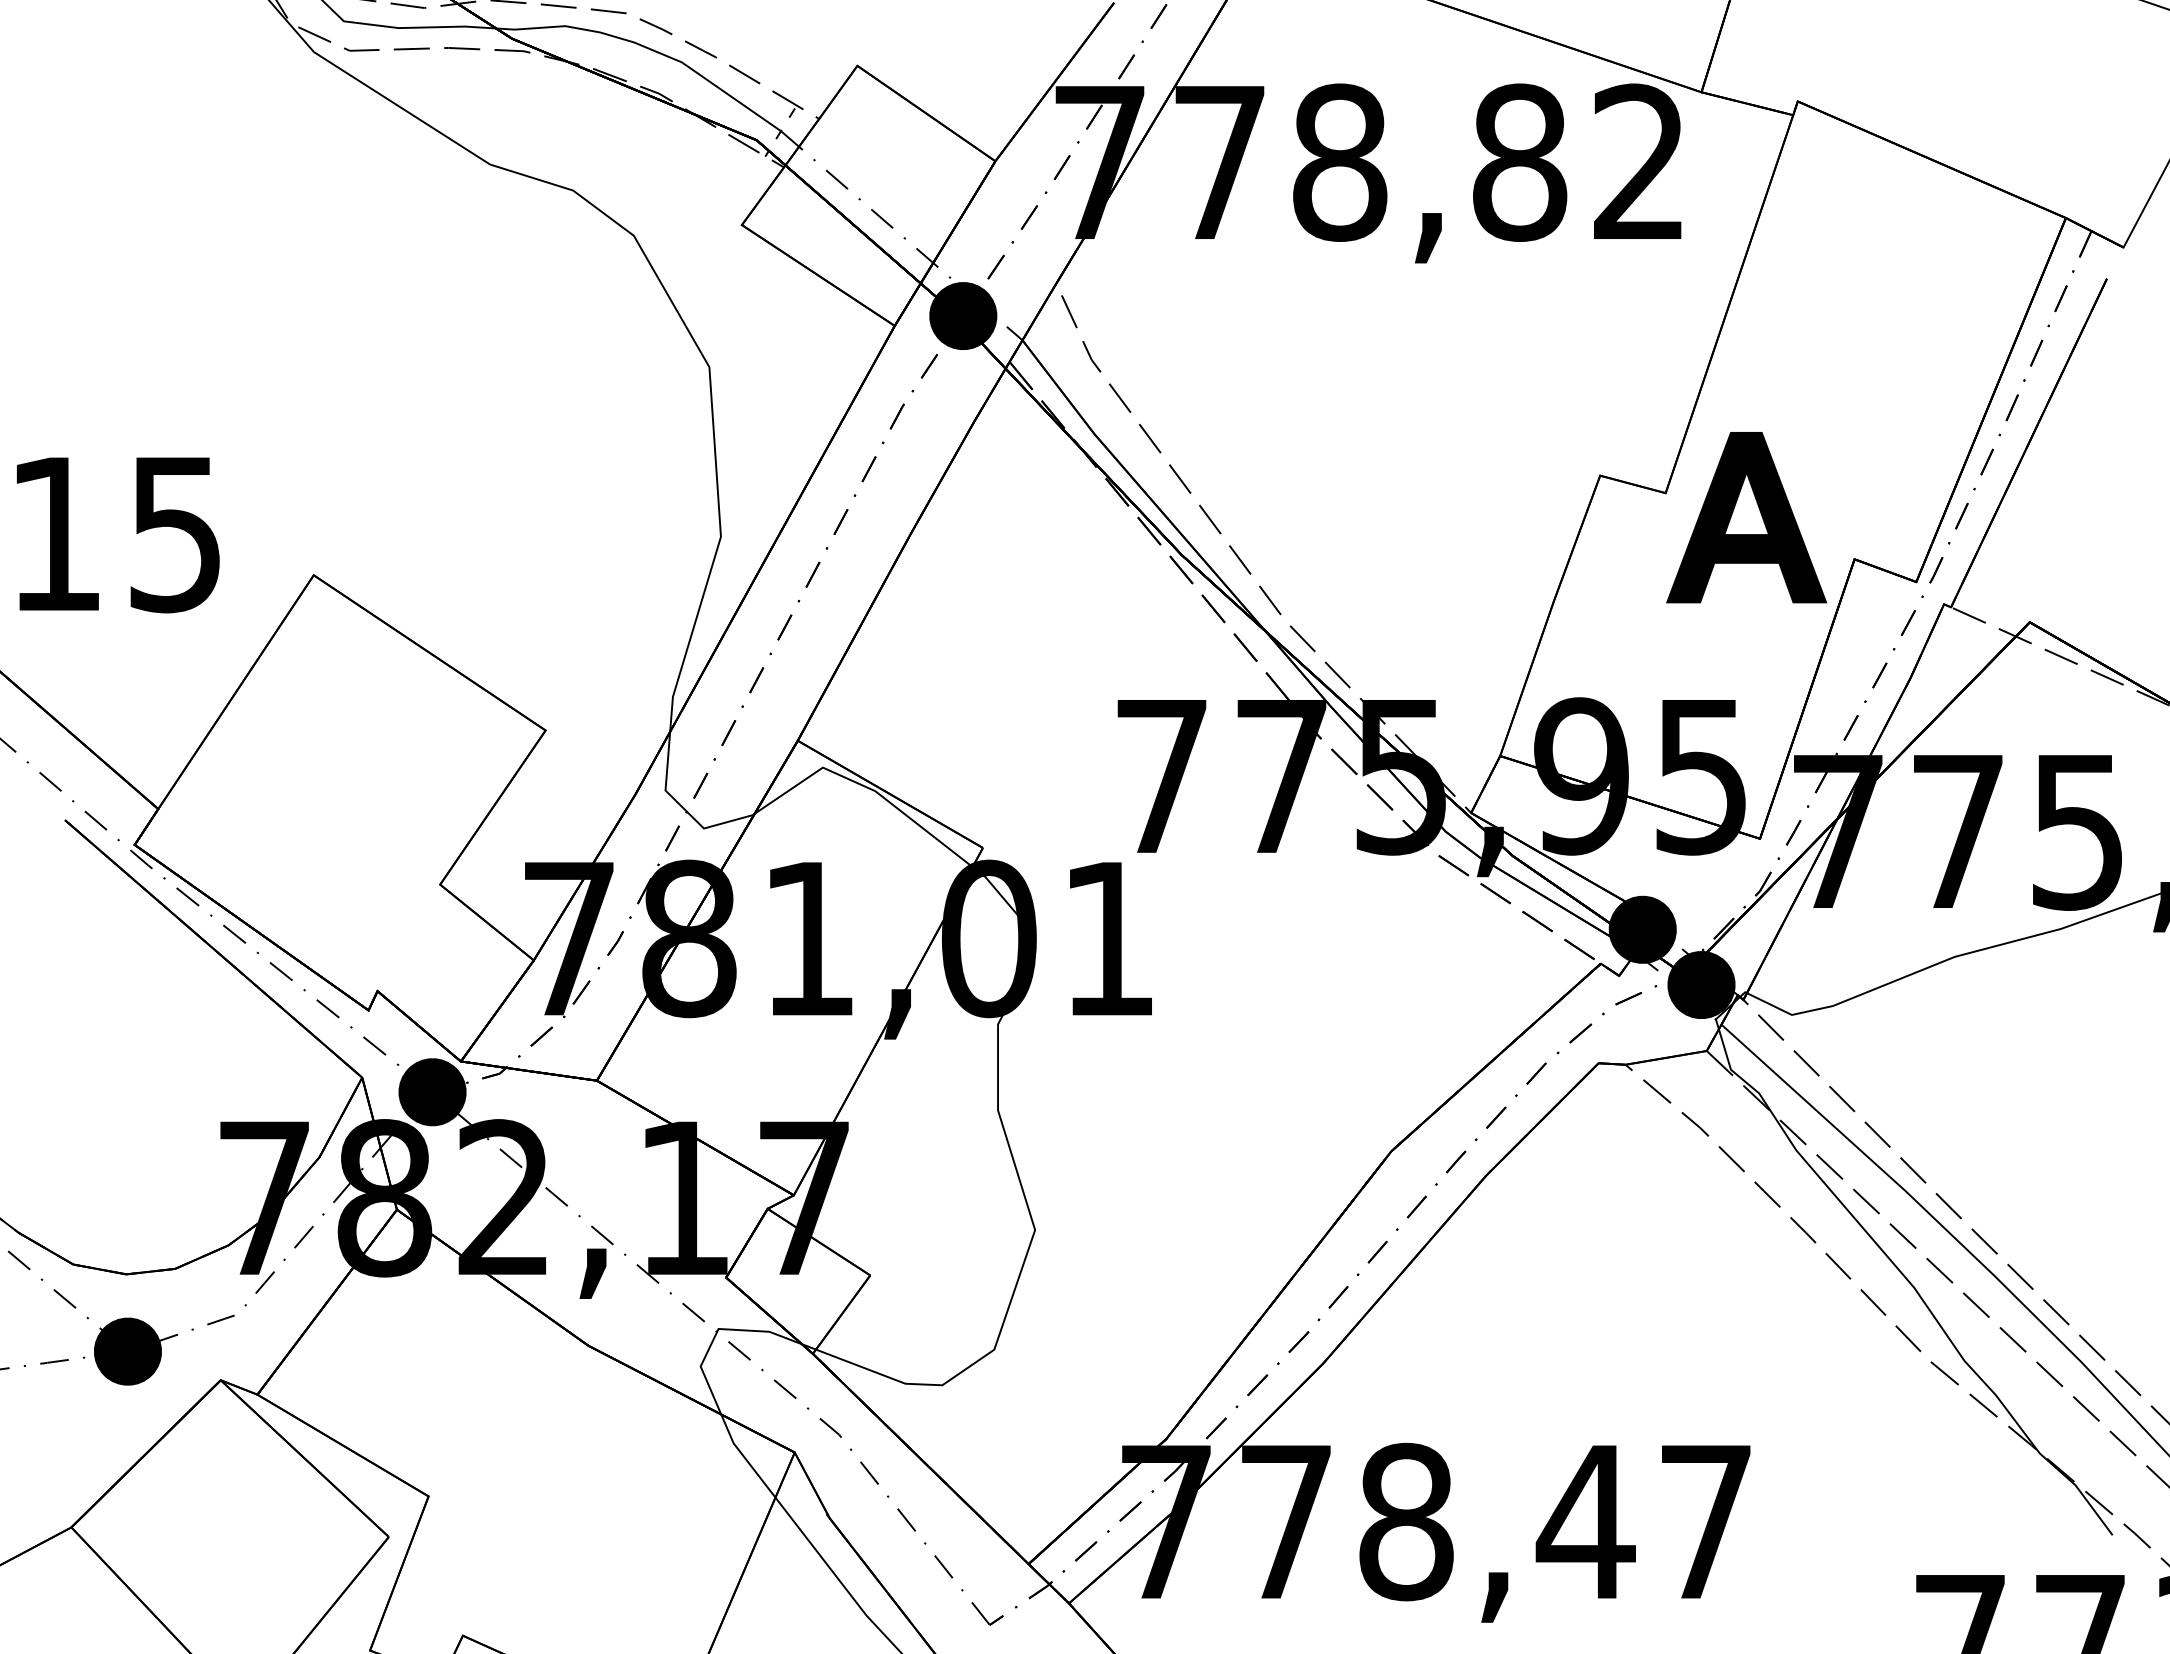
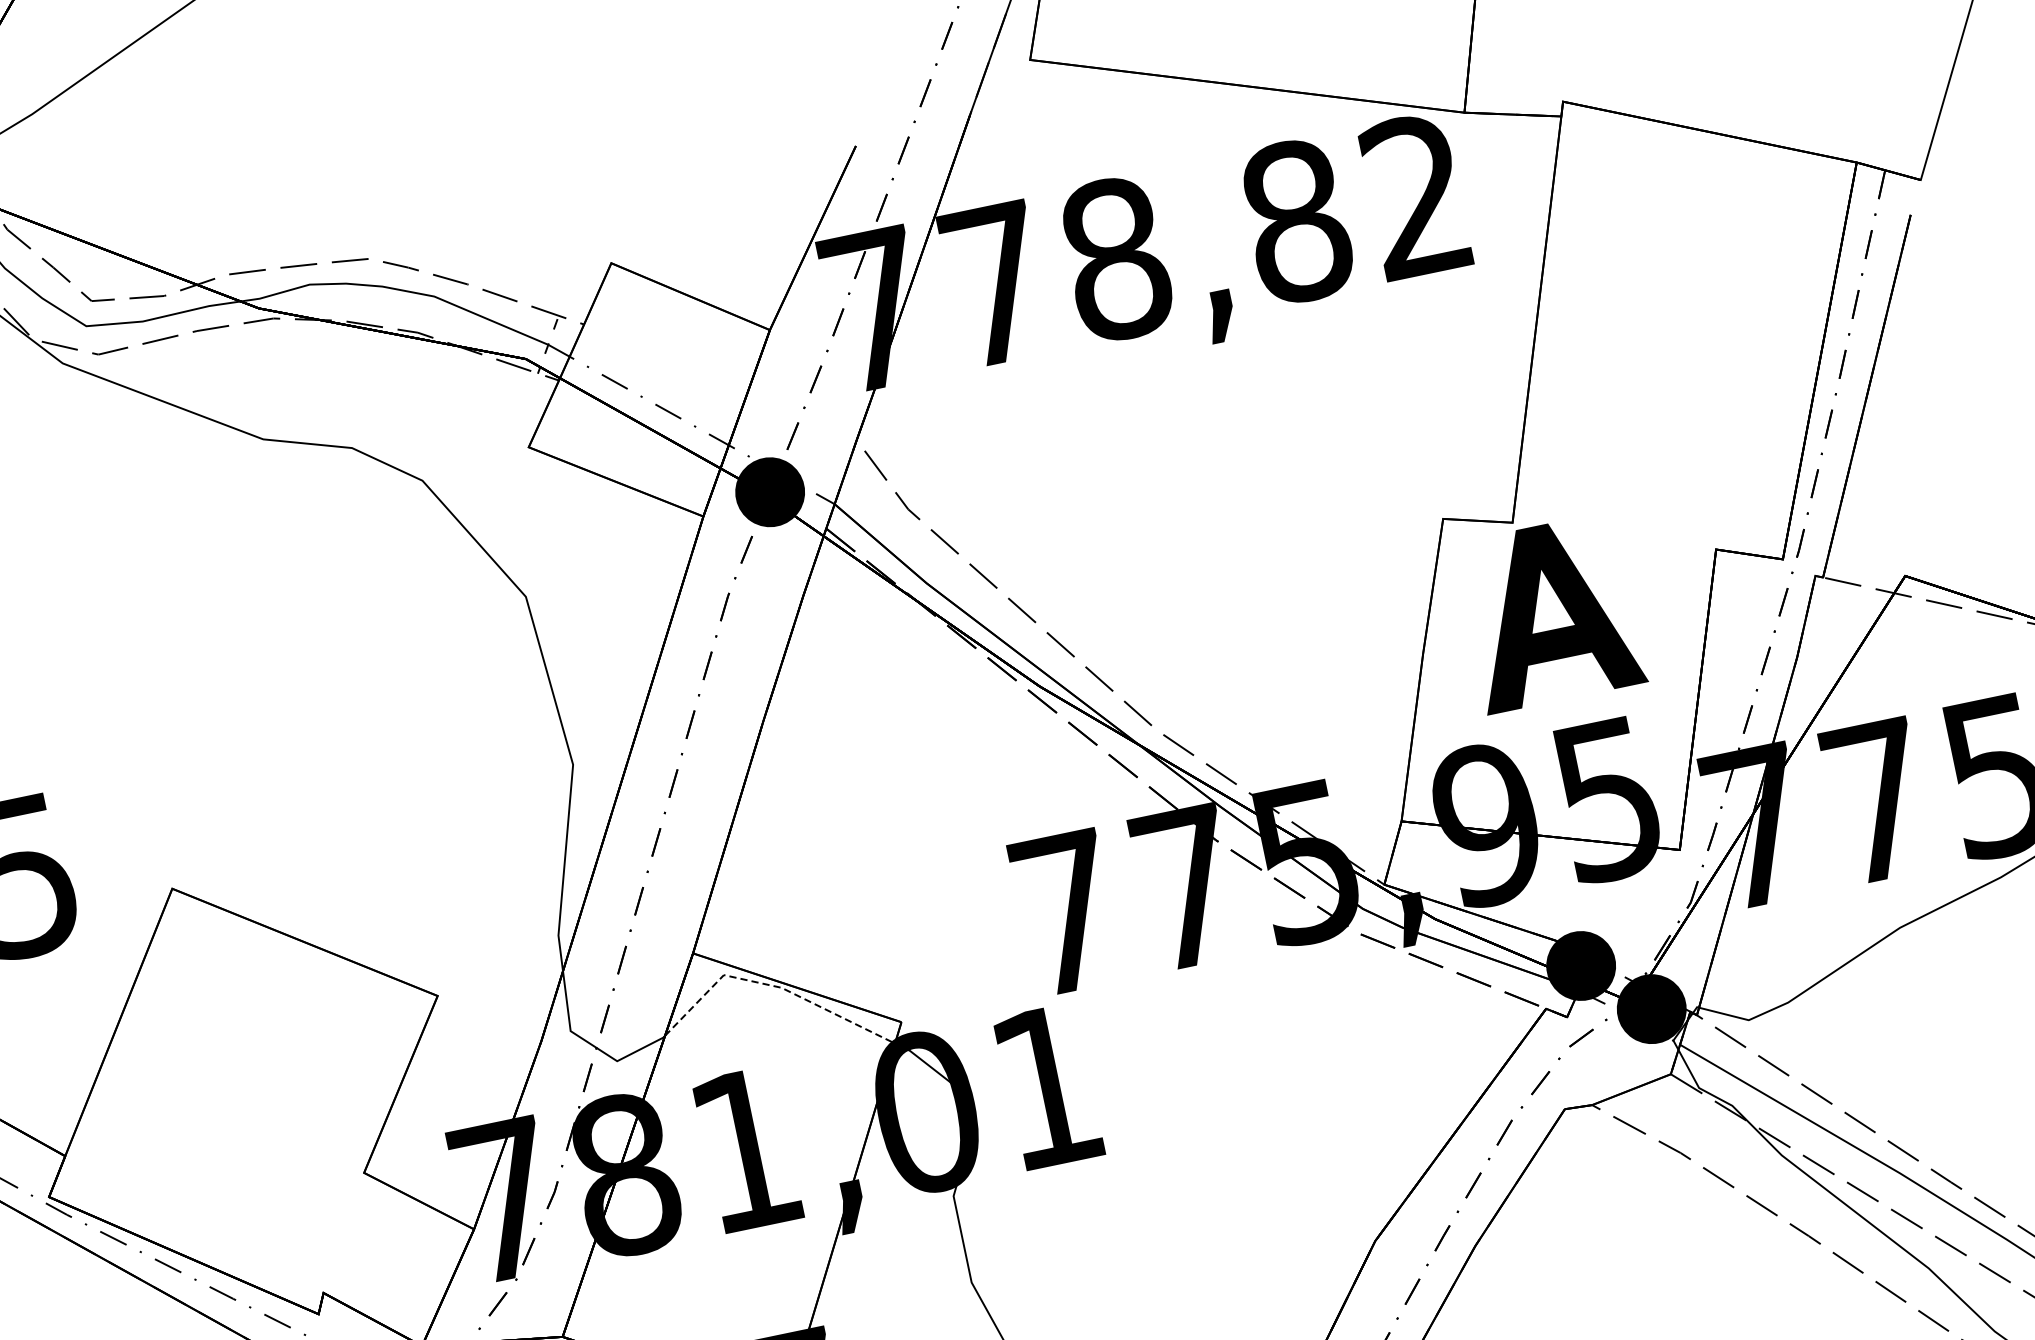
part: (1746, 517) -> (1550, 612), moved
line: (868, 787) -> (773, 985), solid -> dashed

